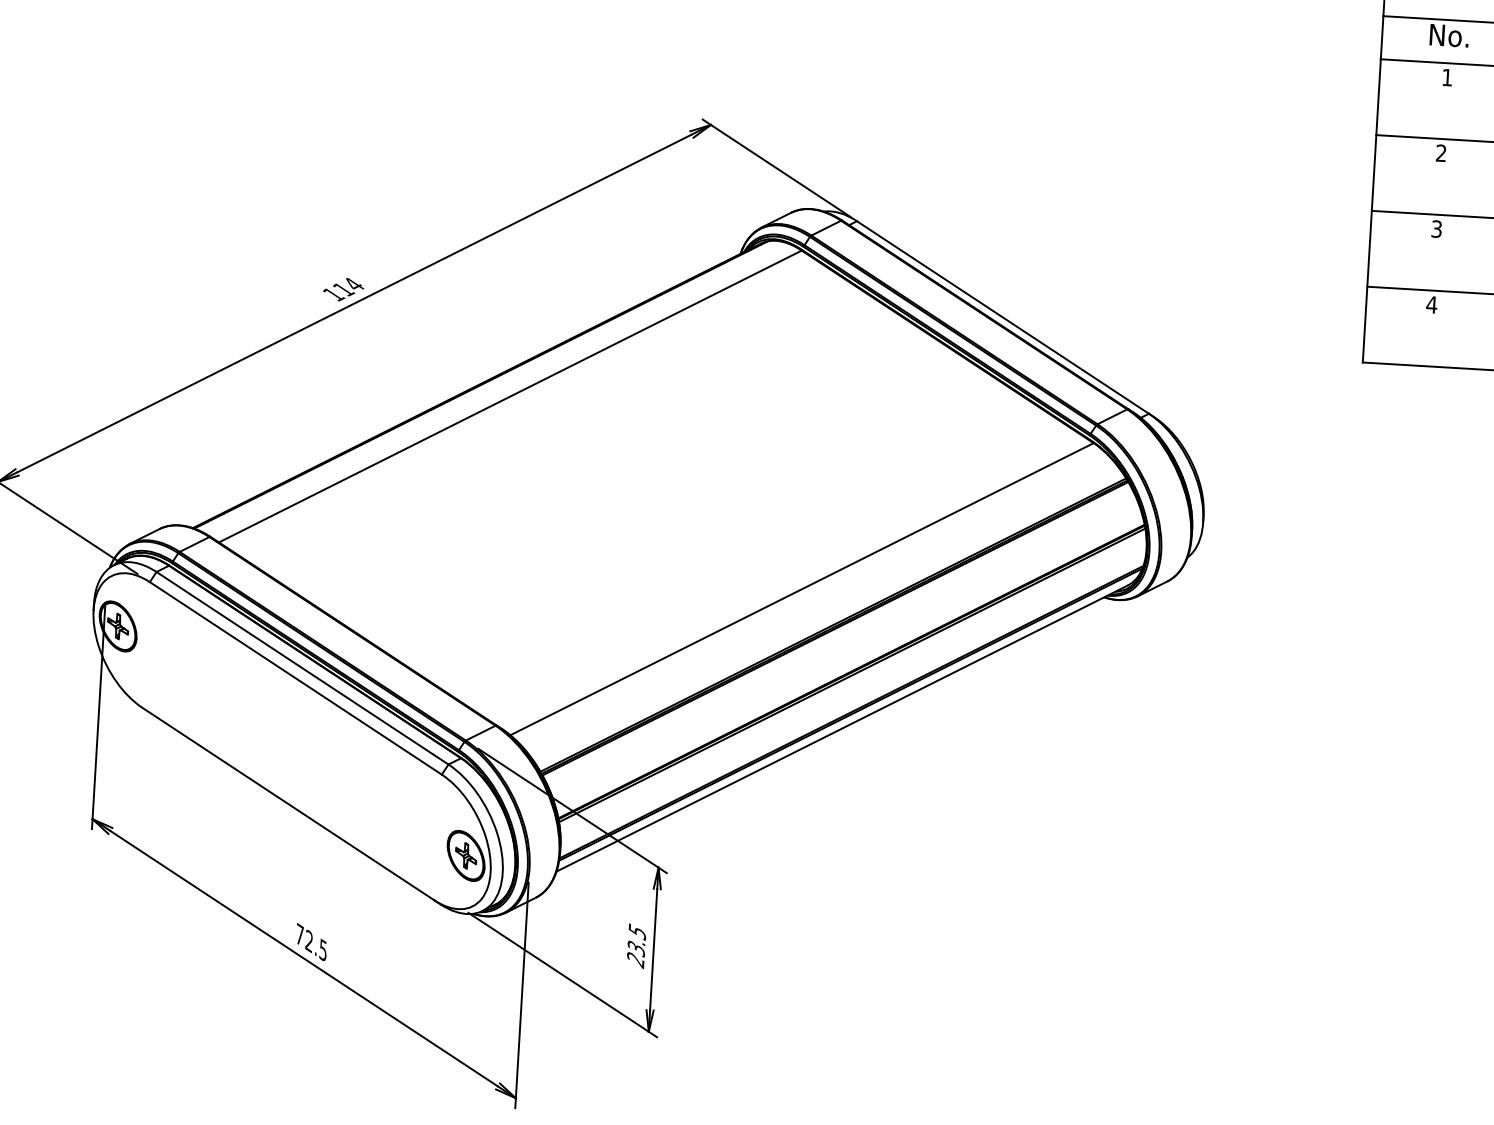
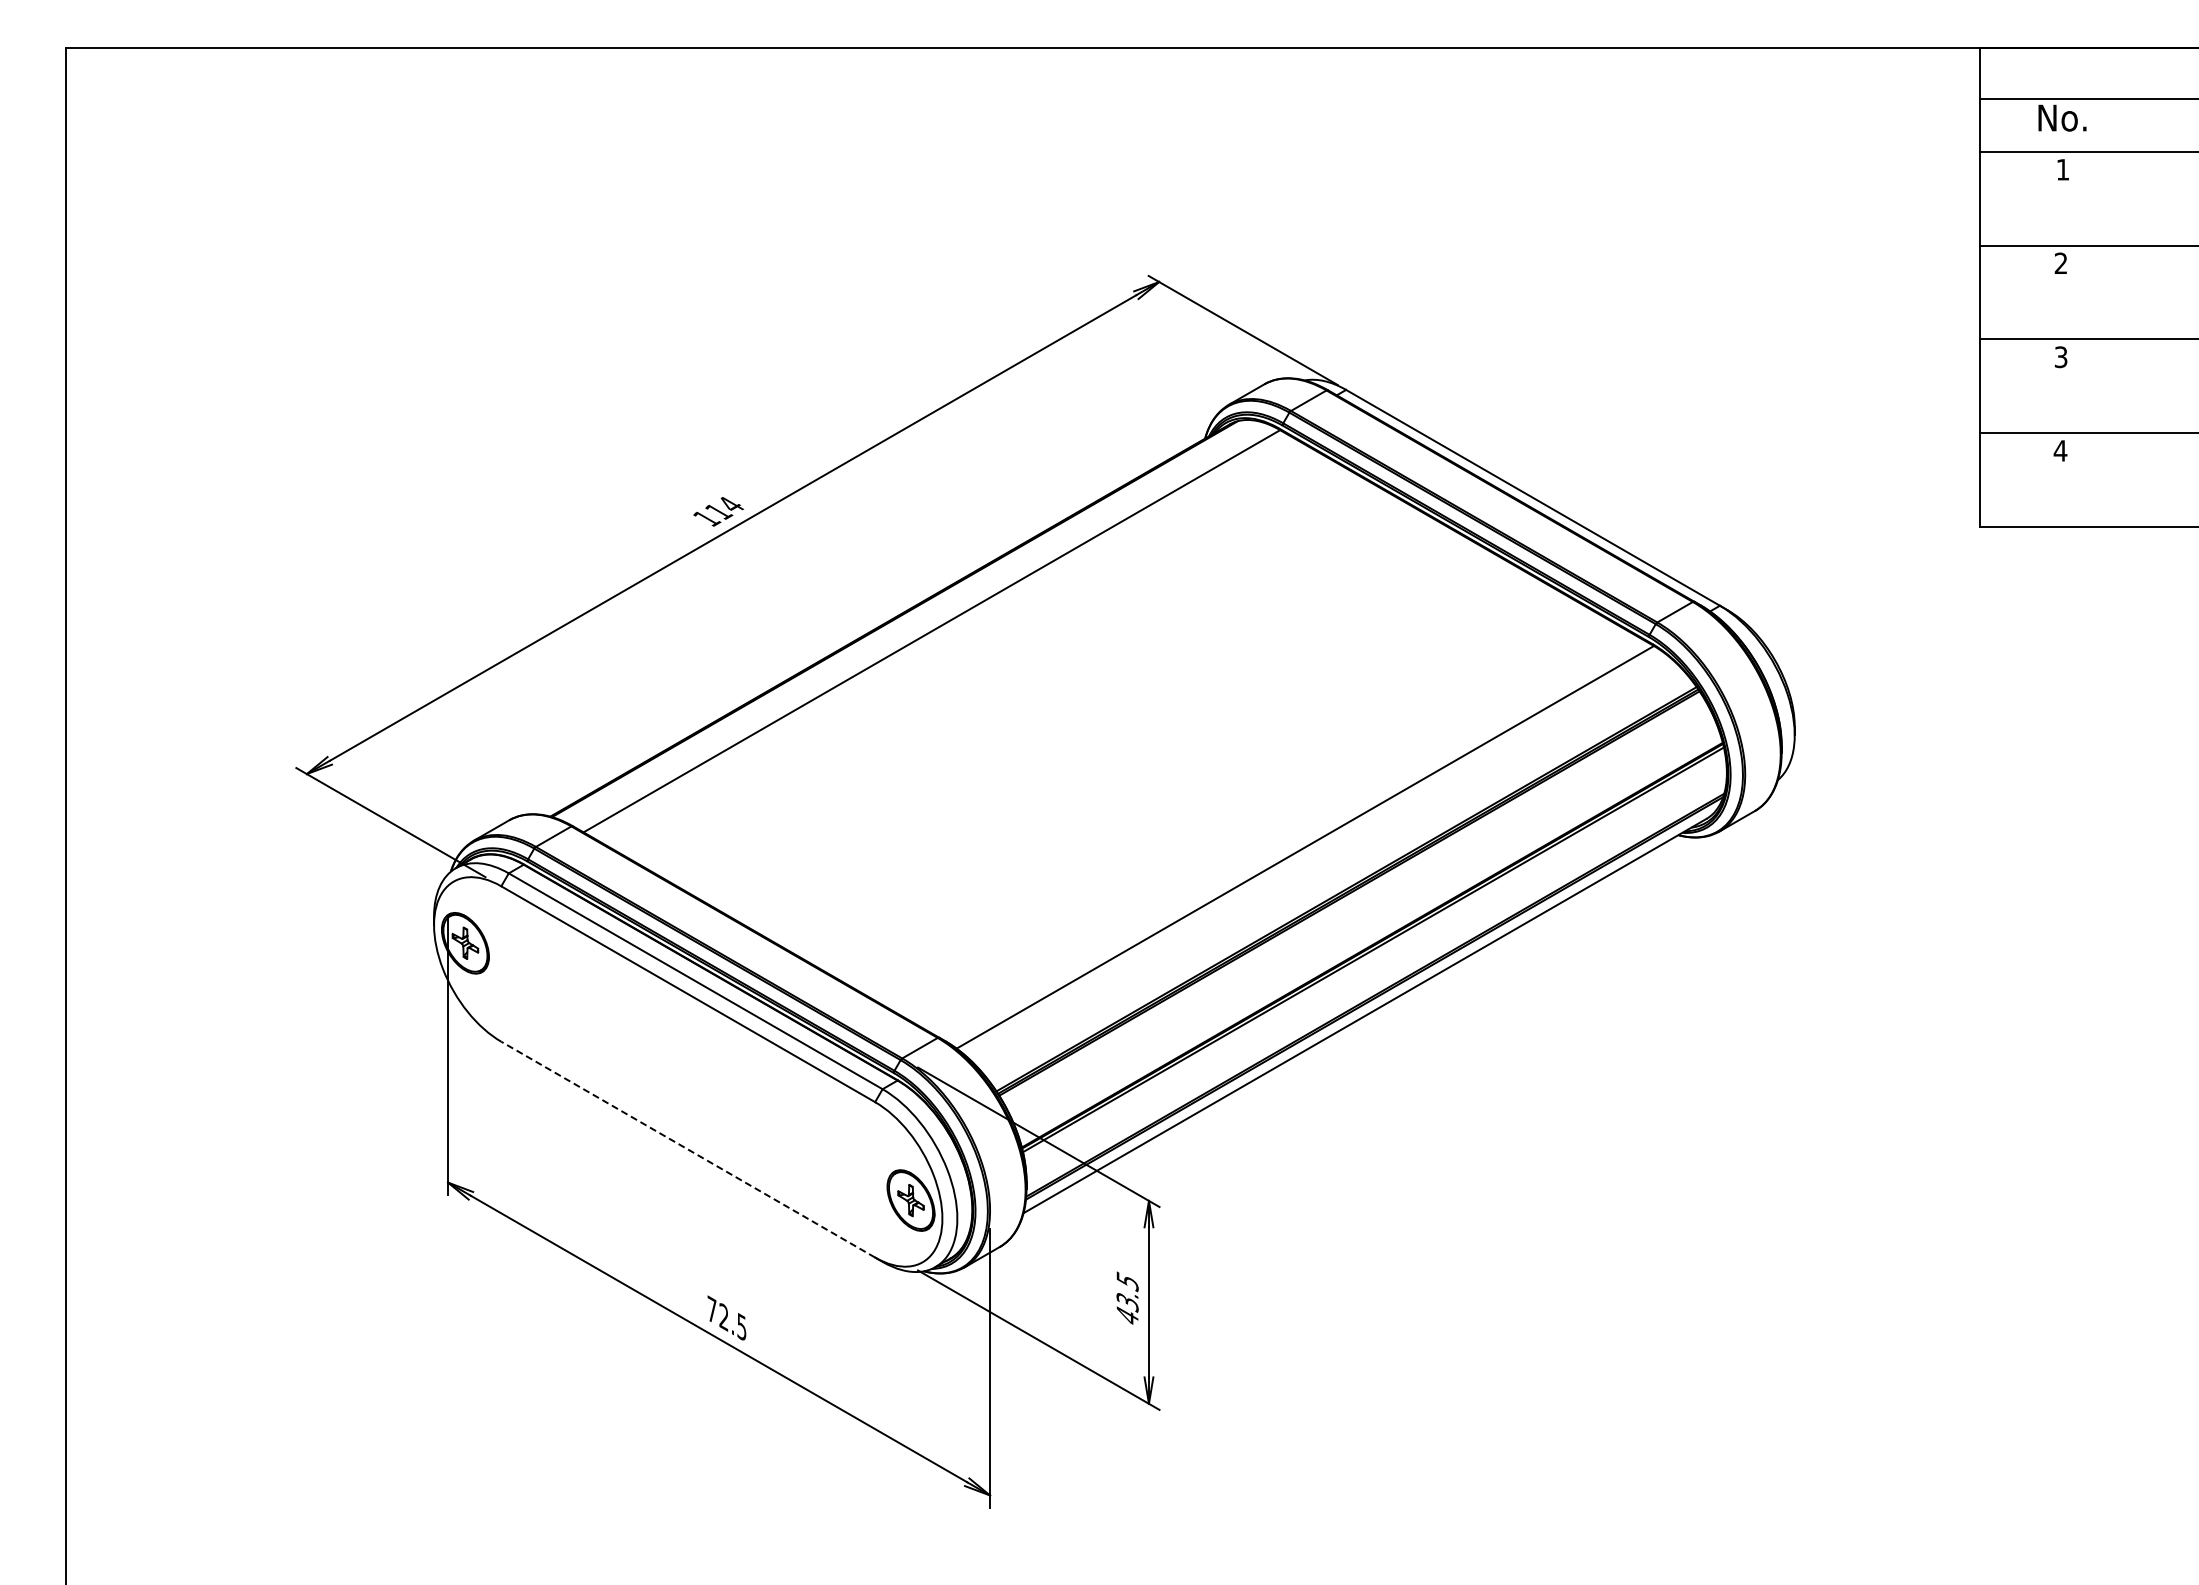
line: (288, 803) -> (688, 1149), solid -> dashed
text: (635, 960) -> (1127, 1316), 23.5 -> 43.5

